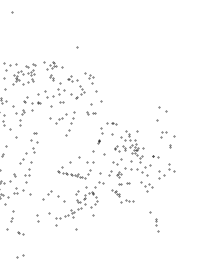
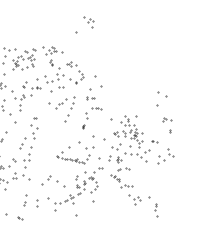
part: (89, 78) -> (88, 22), moved
part: (107, 133) -> (91, 118), moved
part: (167, 134) -> (166, 119), size x0.6
part: (146, 186) -> (134, 199), moved
part: (12, 216) -> (25, 200), moved

